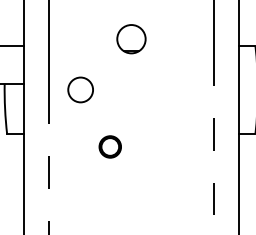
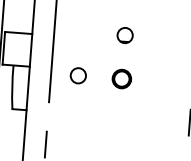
part: (130, 39) -> (124, 35), size x0.62
circle: (80, 89) -> (78, 75), size x0.71
part: (109, 146) -> (121, 78), moved

